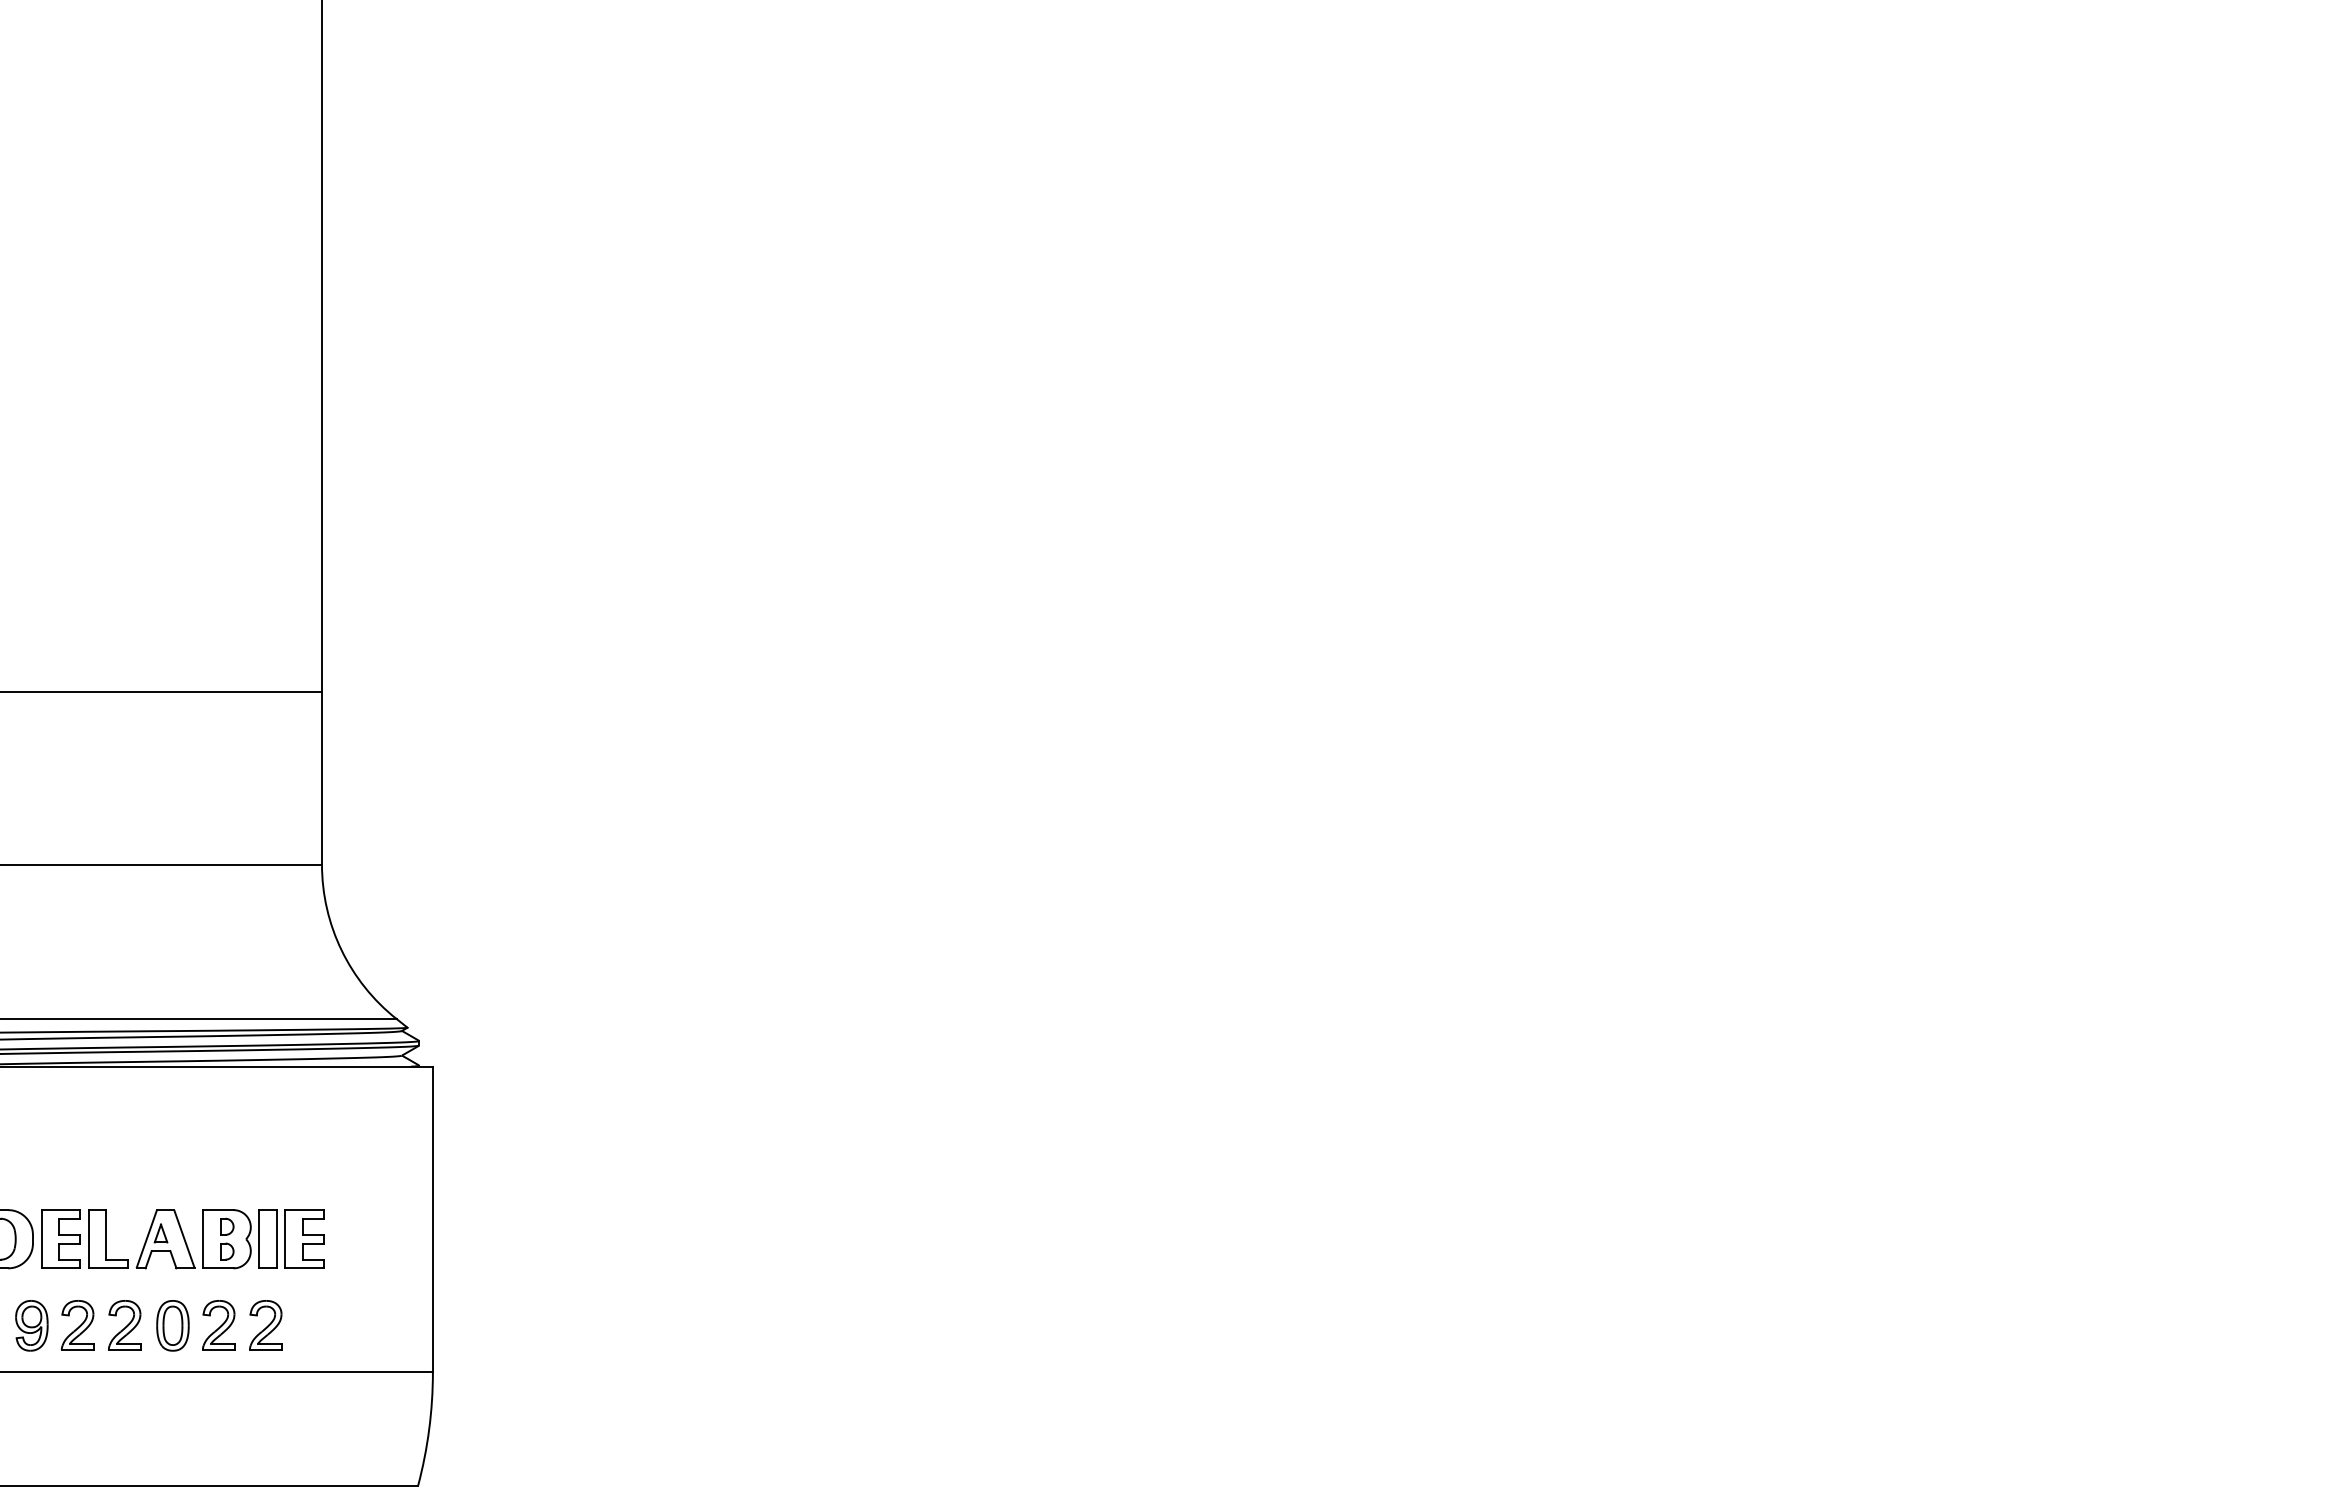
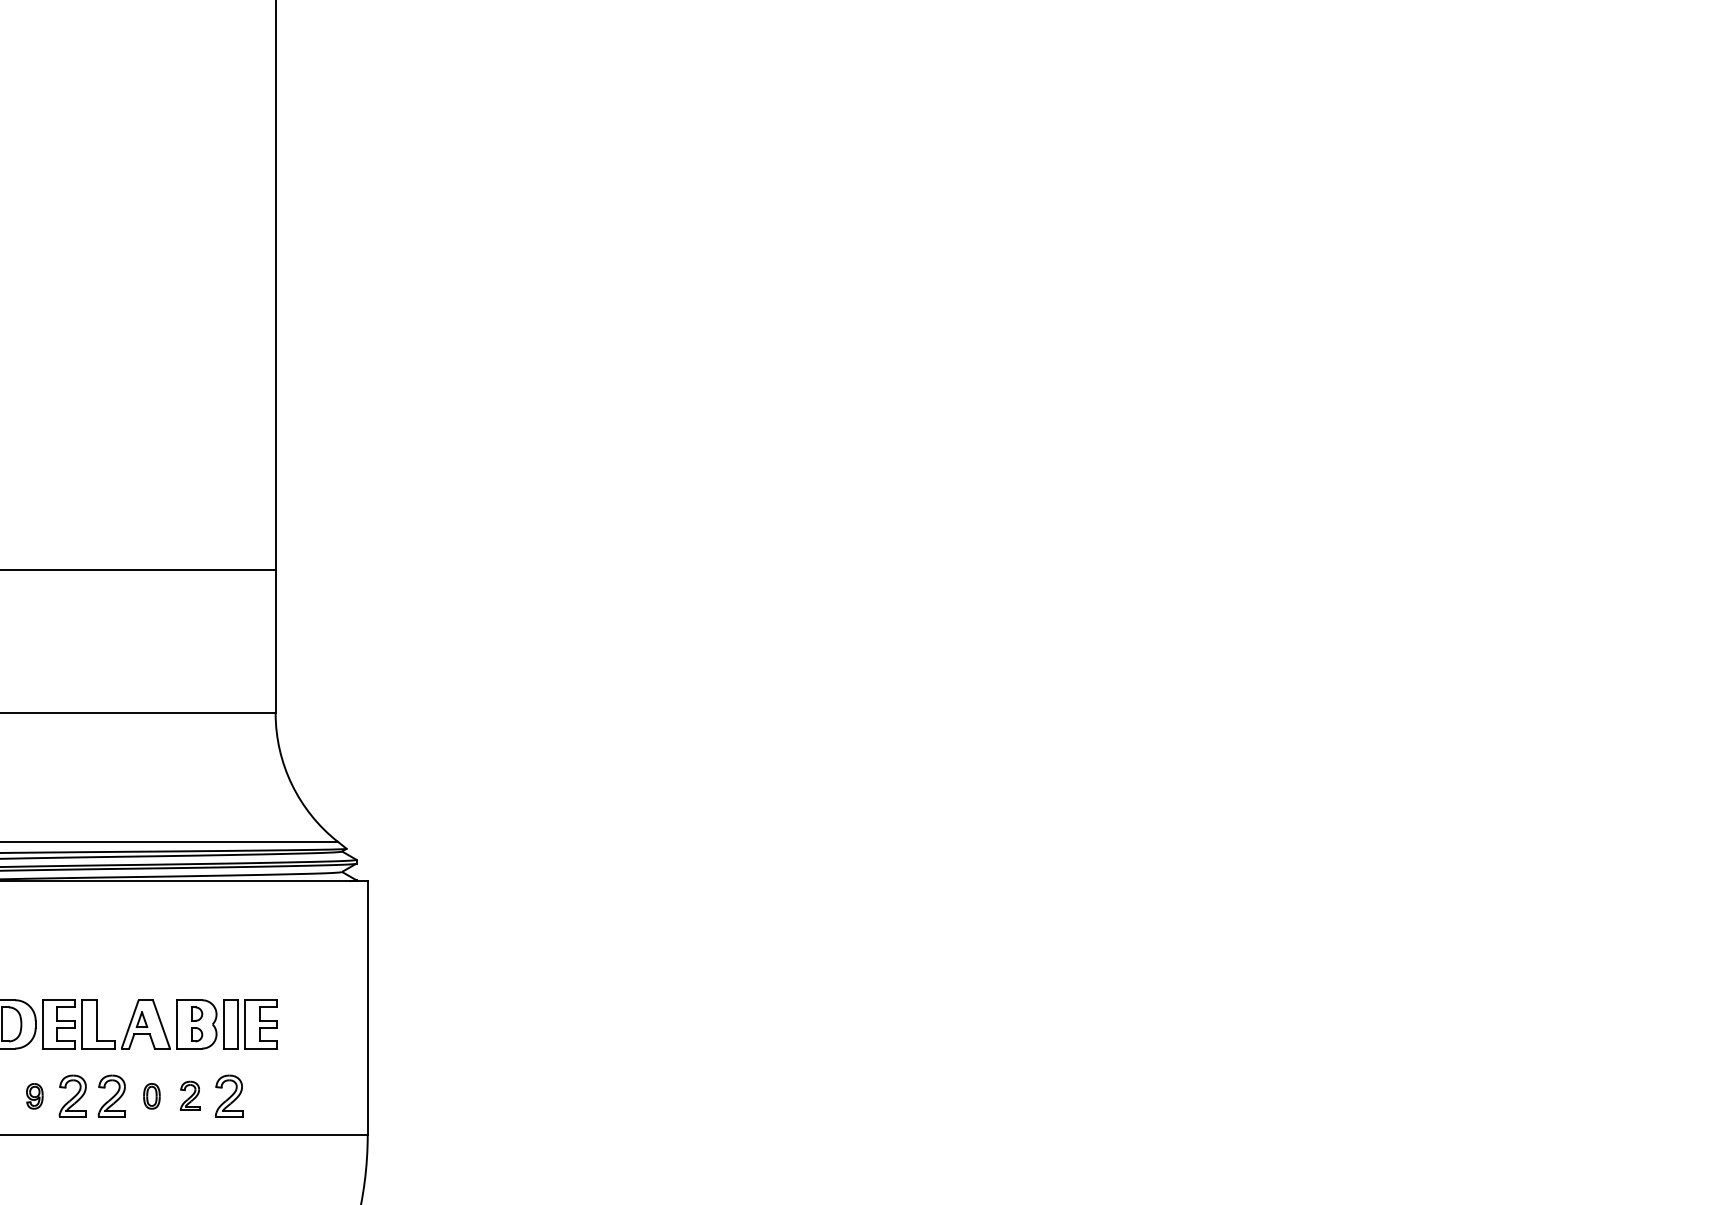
part: (31, 1325) -> (34, 1096), size x0.6
part: (172, 1325) -> (151, 1096), size x0.6
part: (218, 1325) -> (189, 1096), size x0.7

